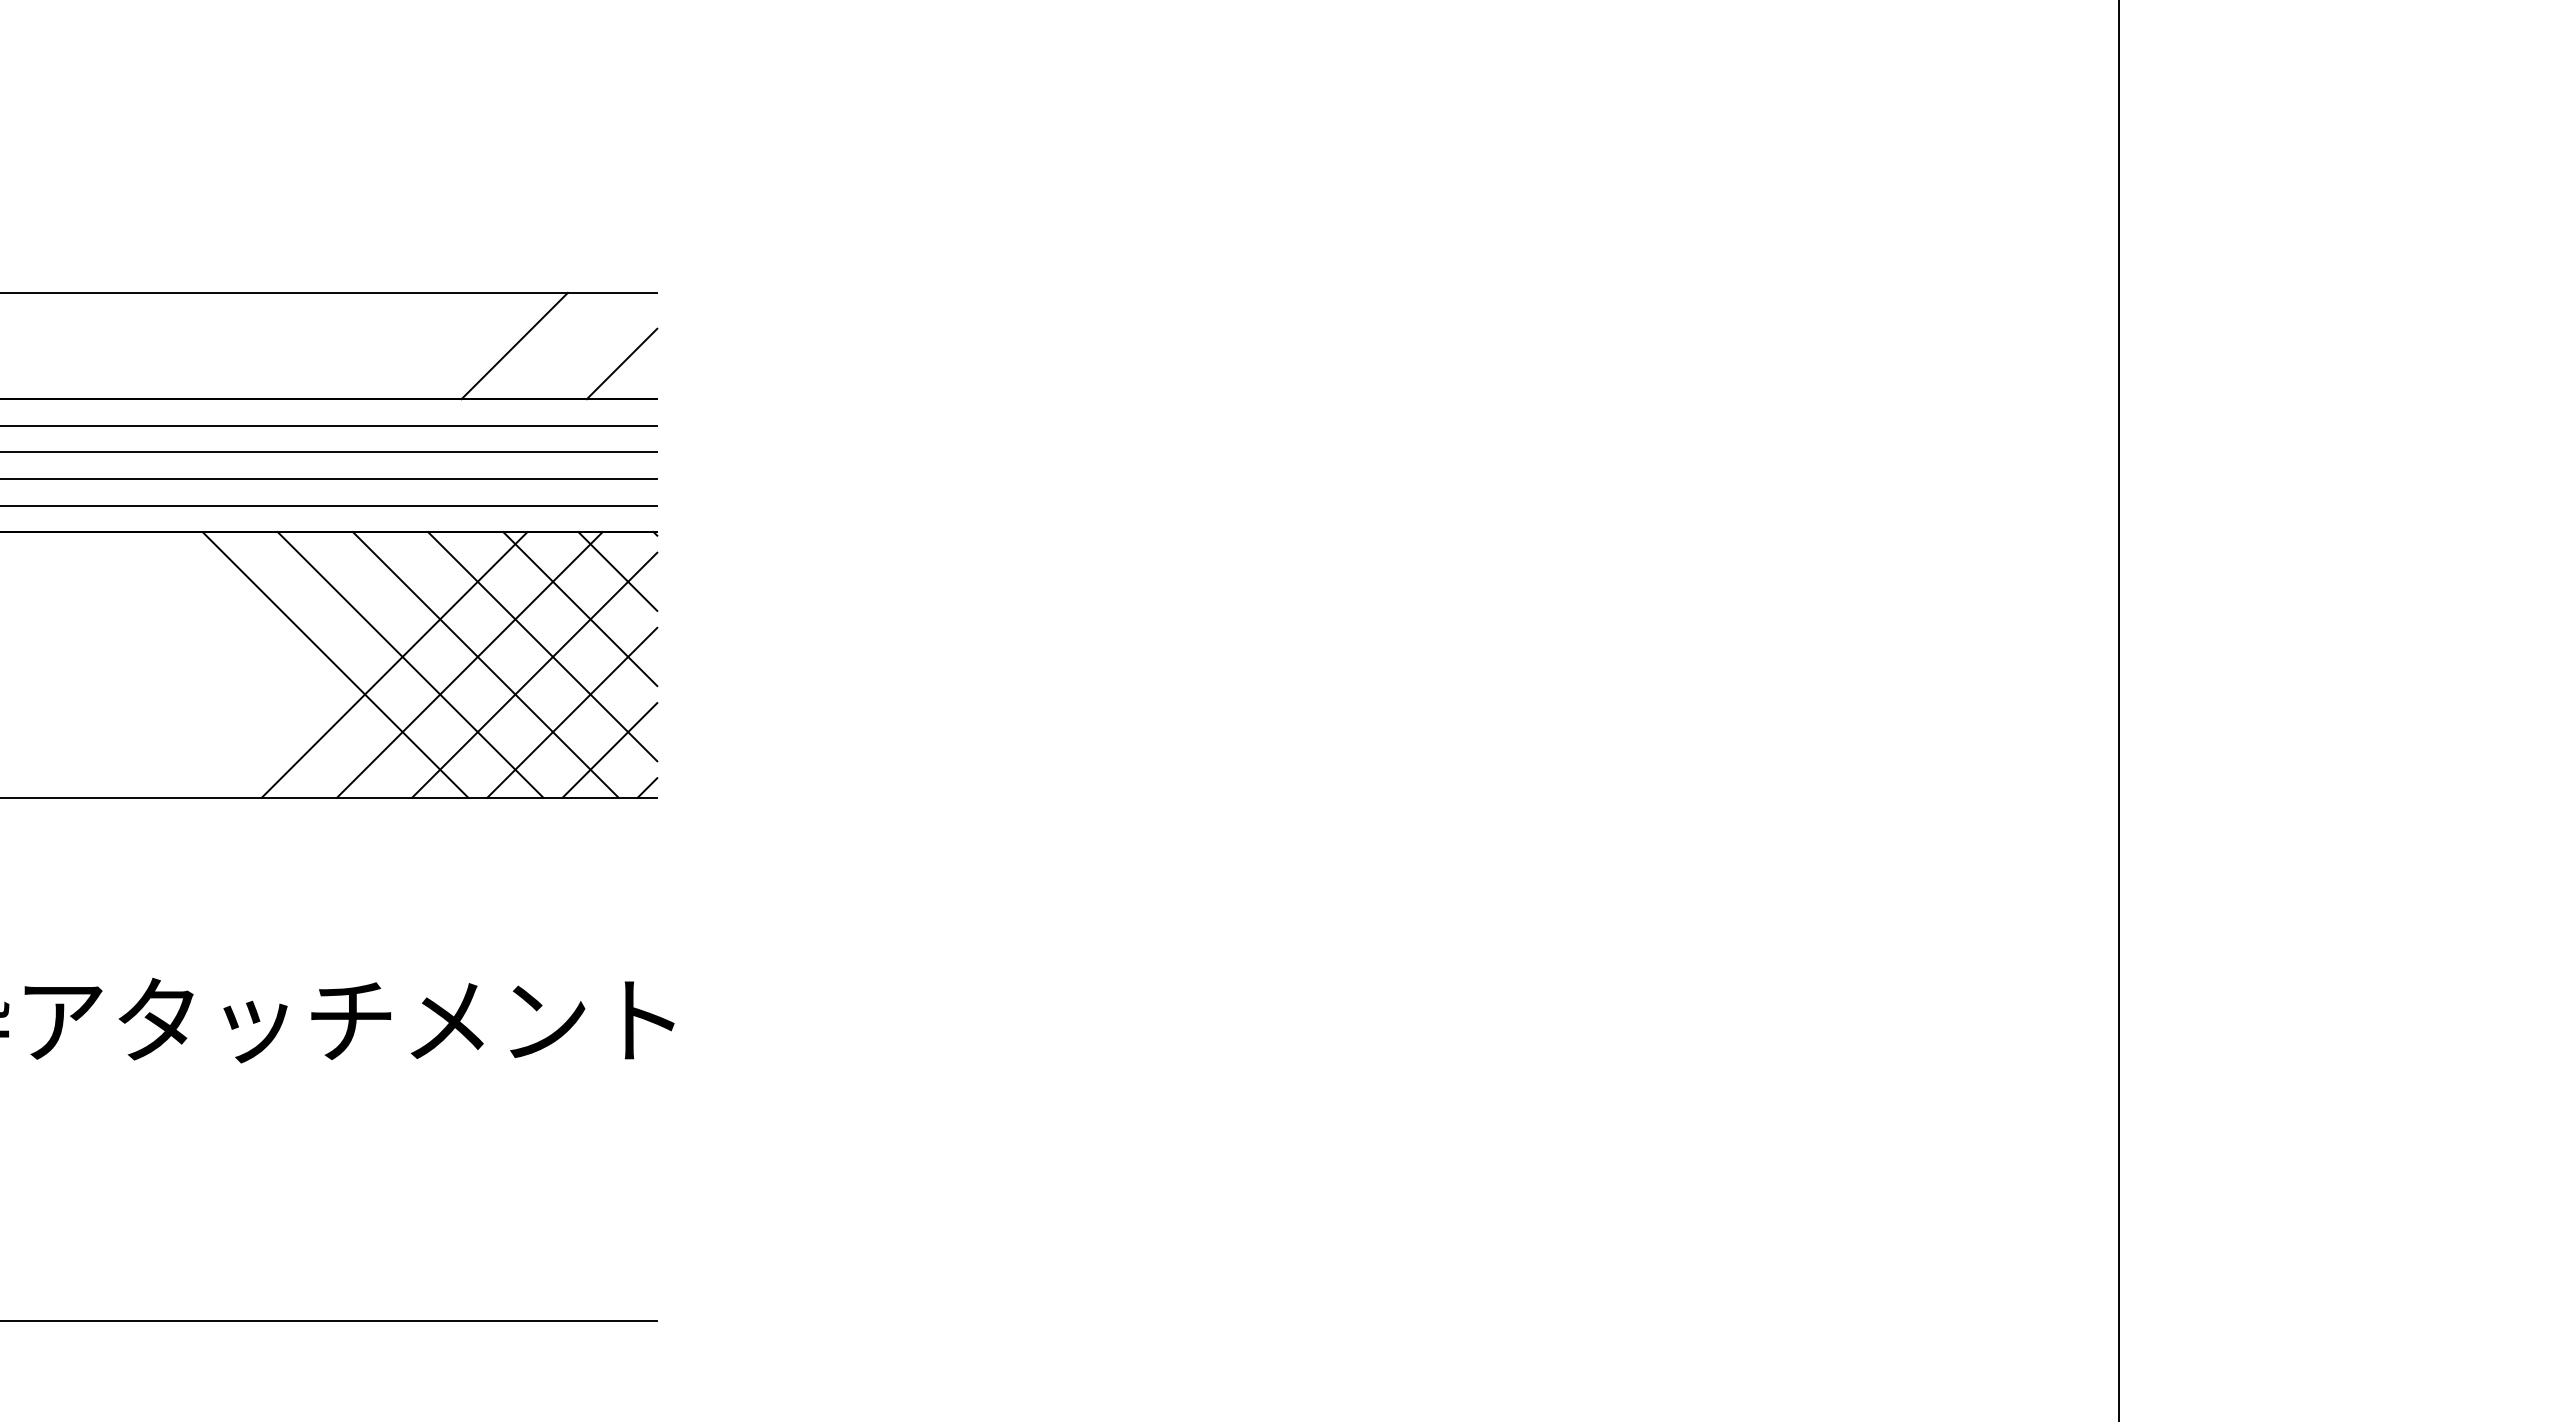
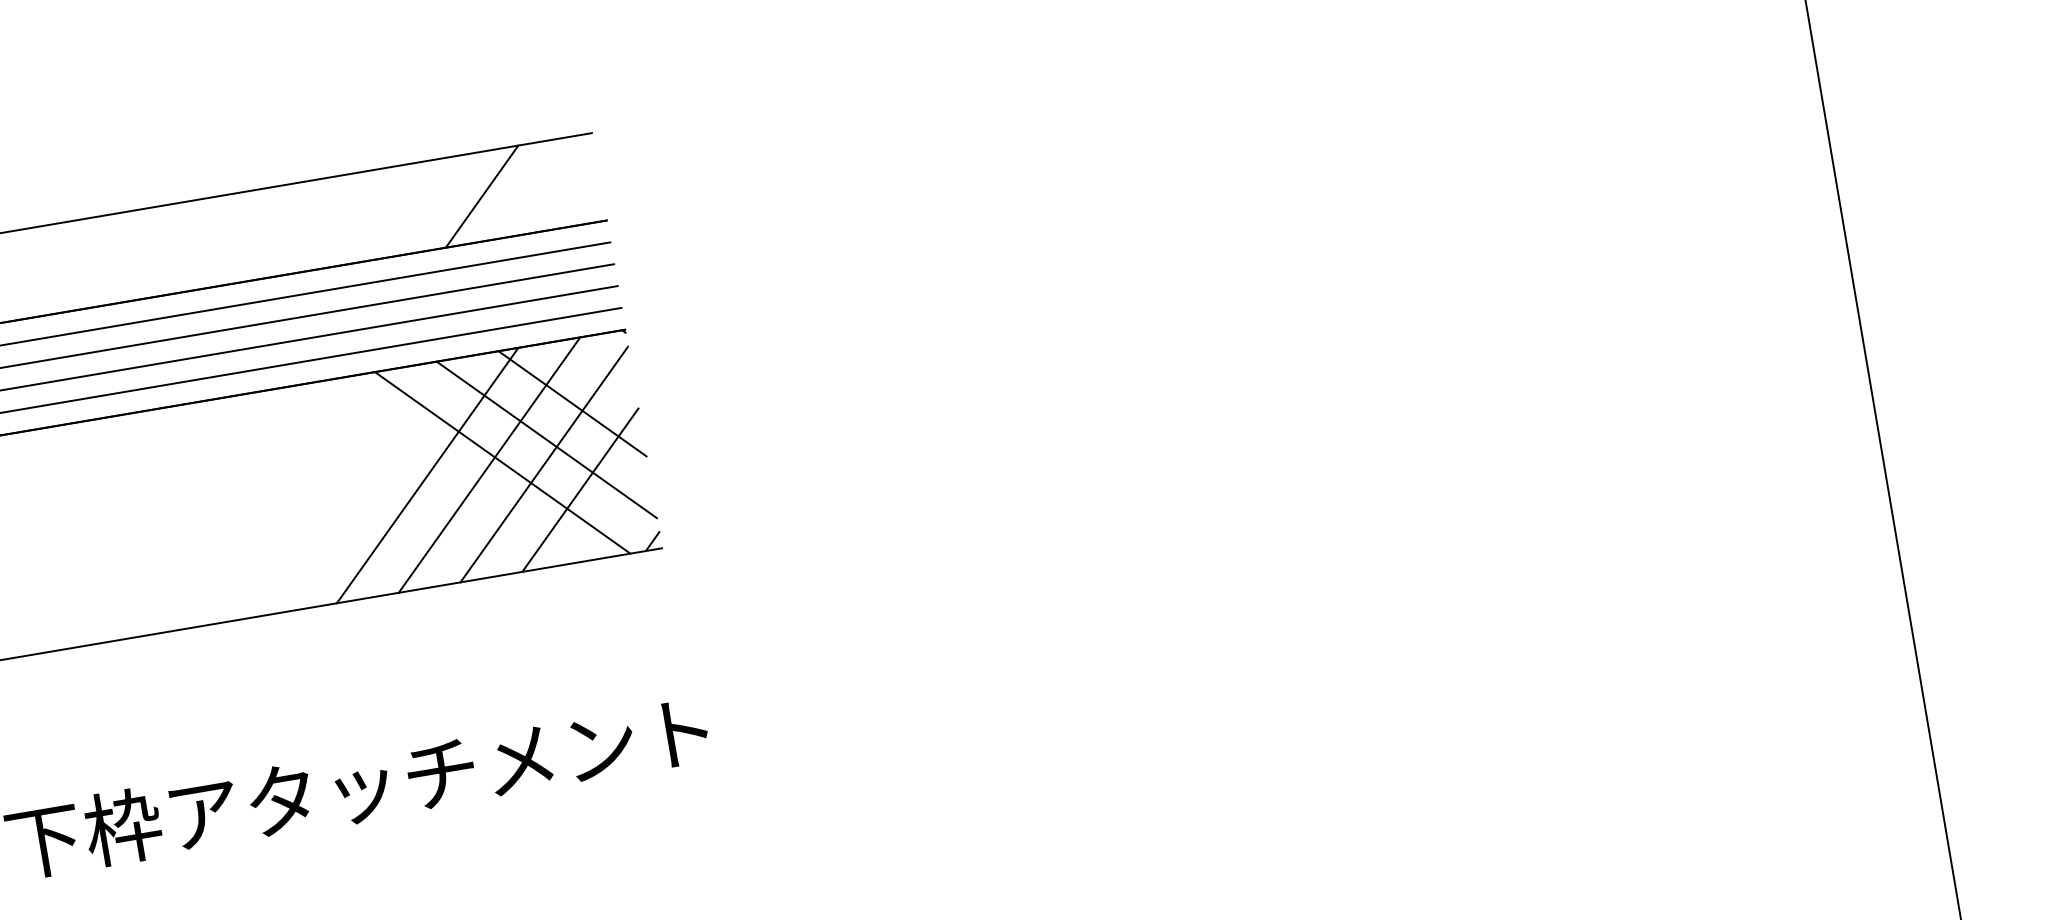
line: (621, 363) -> (572, 196), removed
line: (617, 571) -> (597, 367), removed
line: (335, 664) -> (379, 483), removed
line: (410, 664) -> (440, 472), removed
line: (609, 750) -> (616, 516), removed

